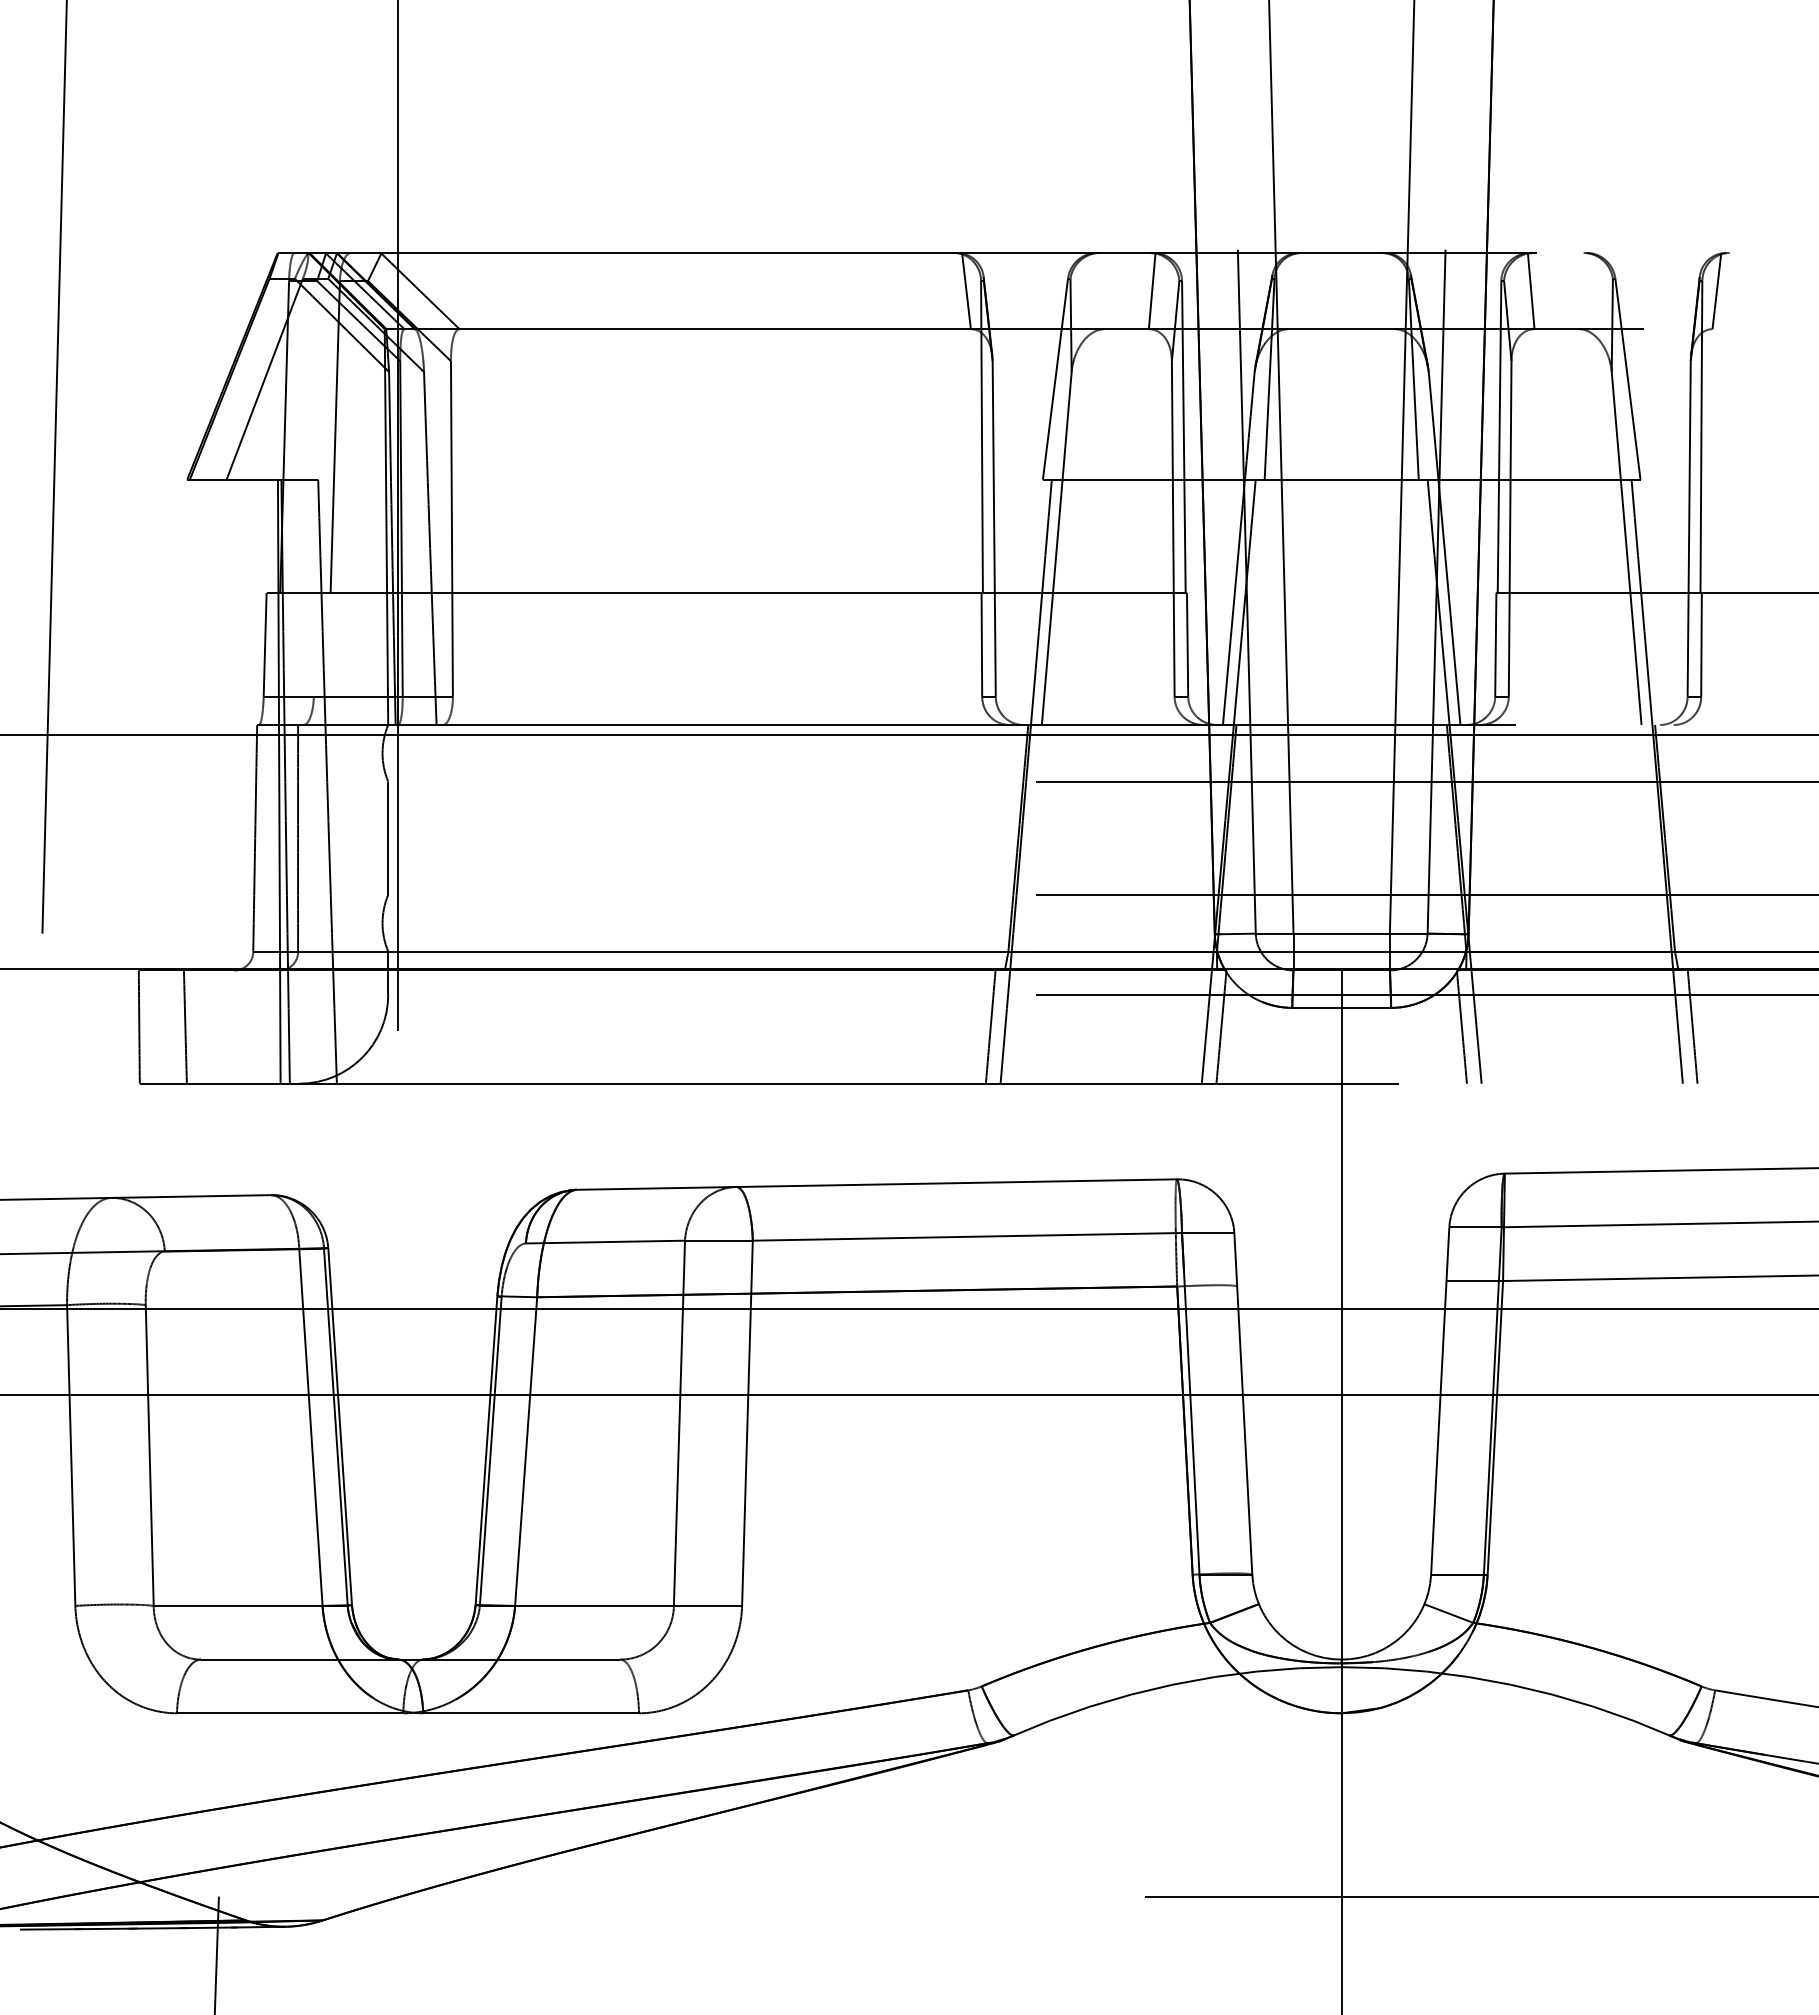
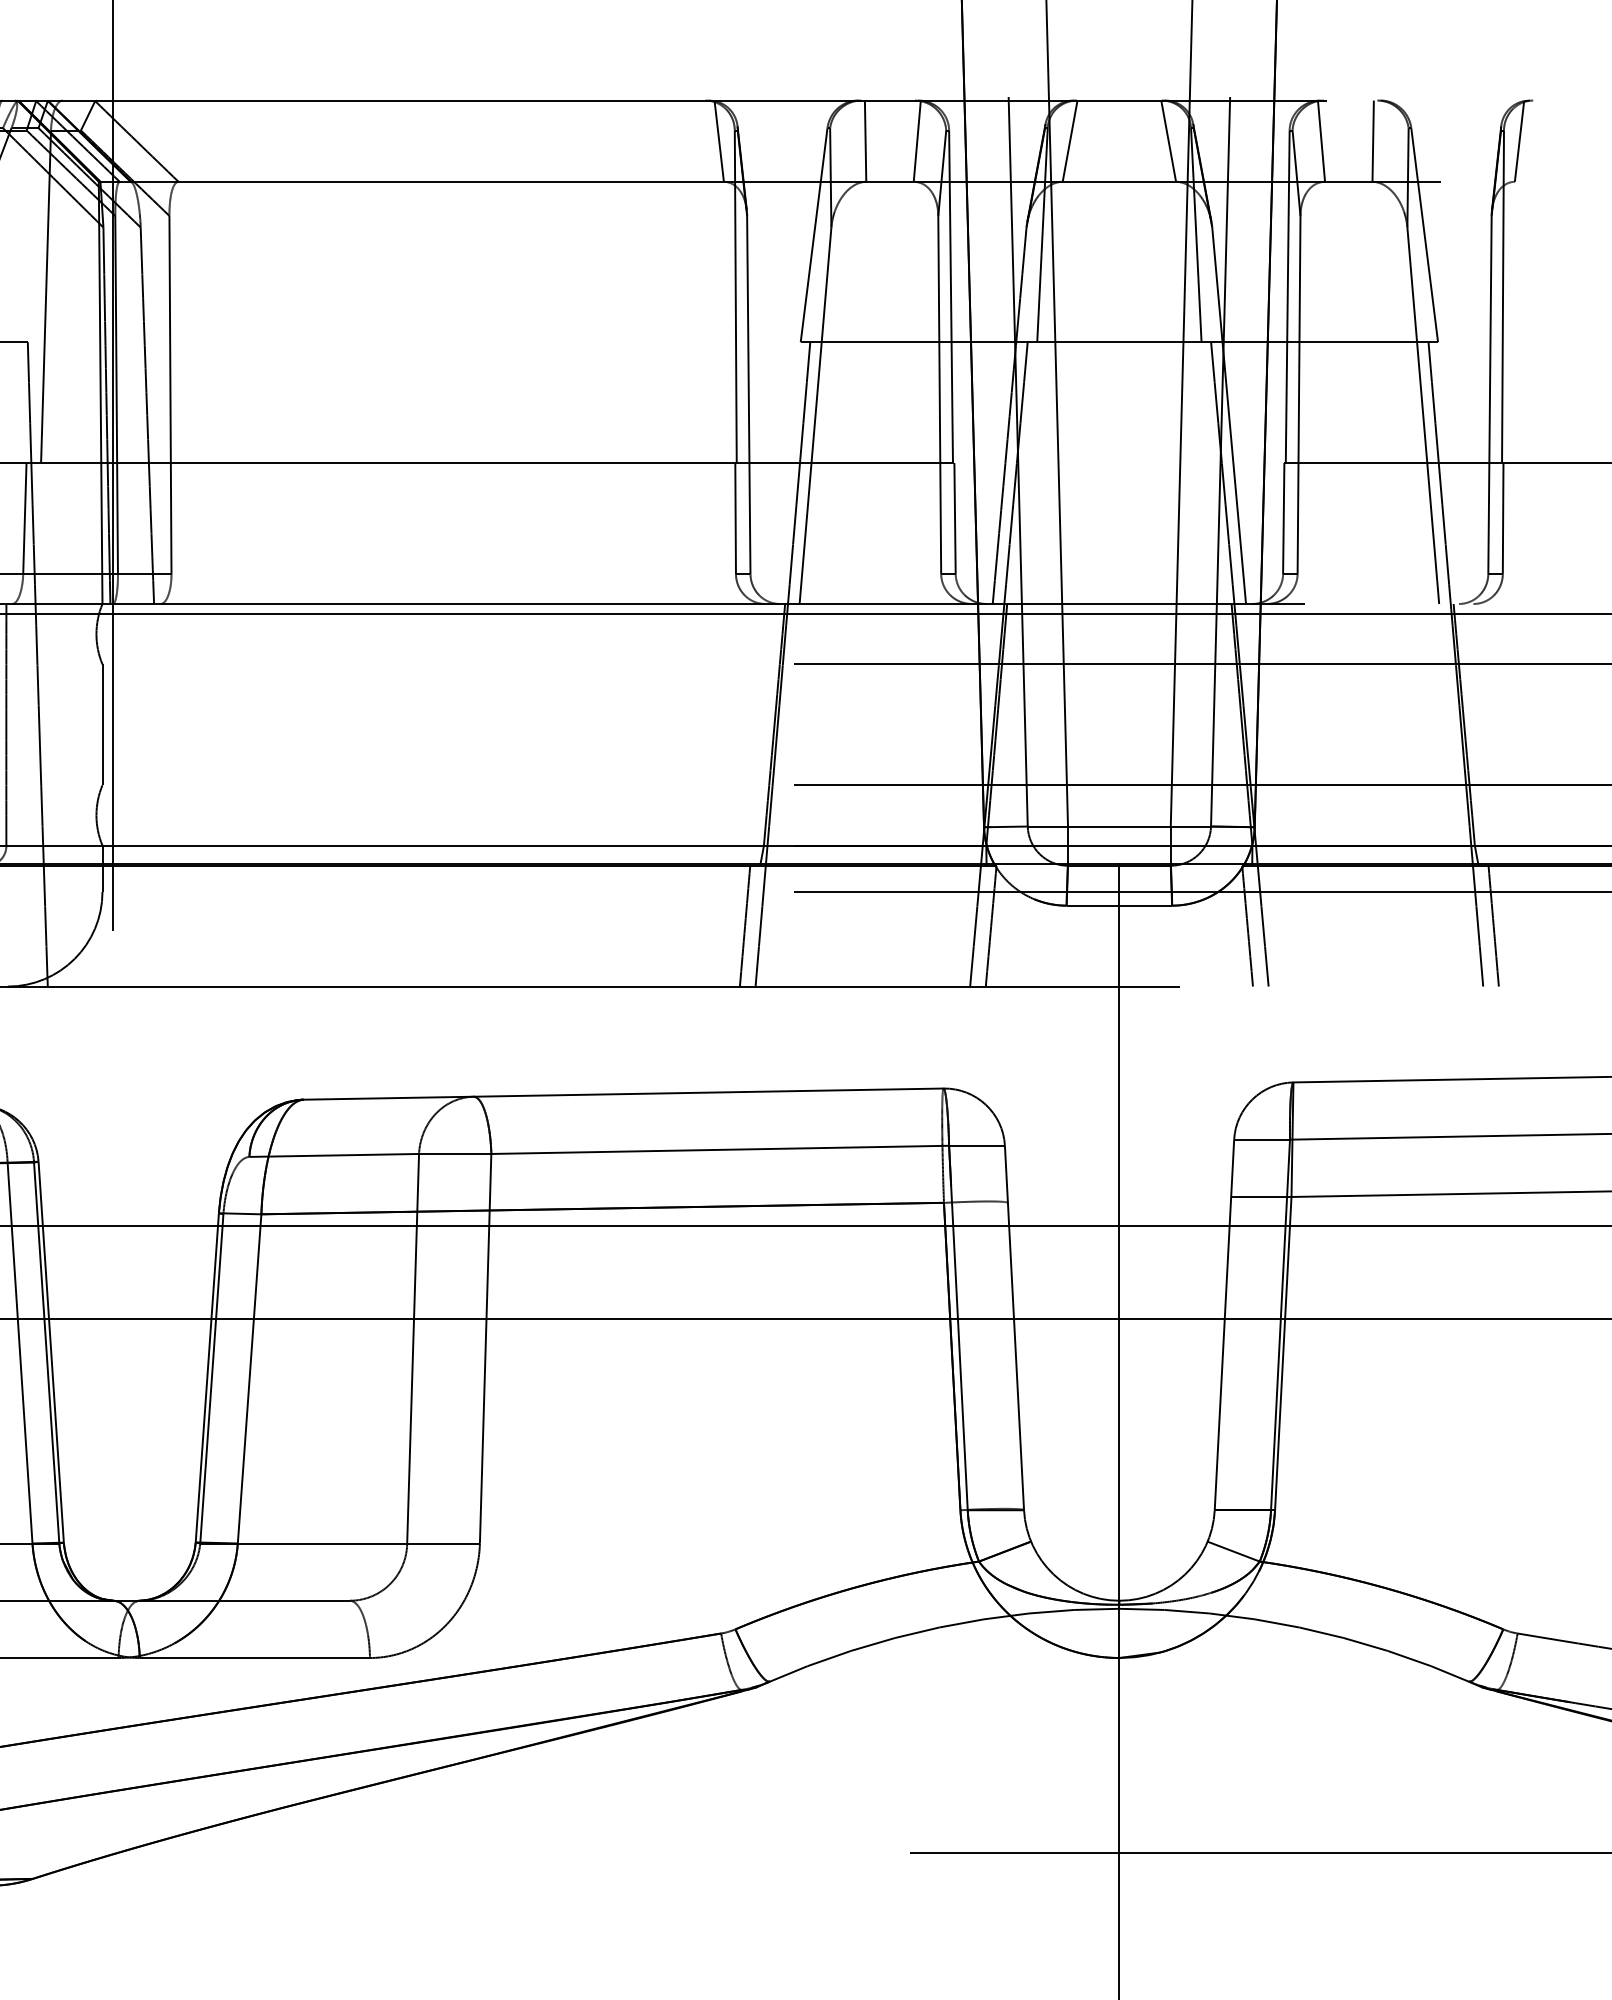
line: (1103, 290) -> (865, 140), added
line: (1295, 290) -> (1070, 140), added
line: (1387, 290) -> (1168, 140), added
line: (1579, 290) -> (1373, 140), added
line: (314, 644) -> (23, 518), added

